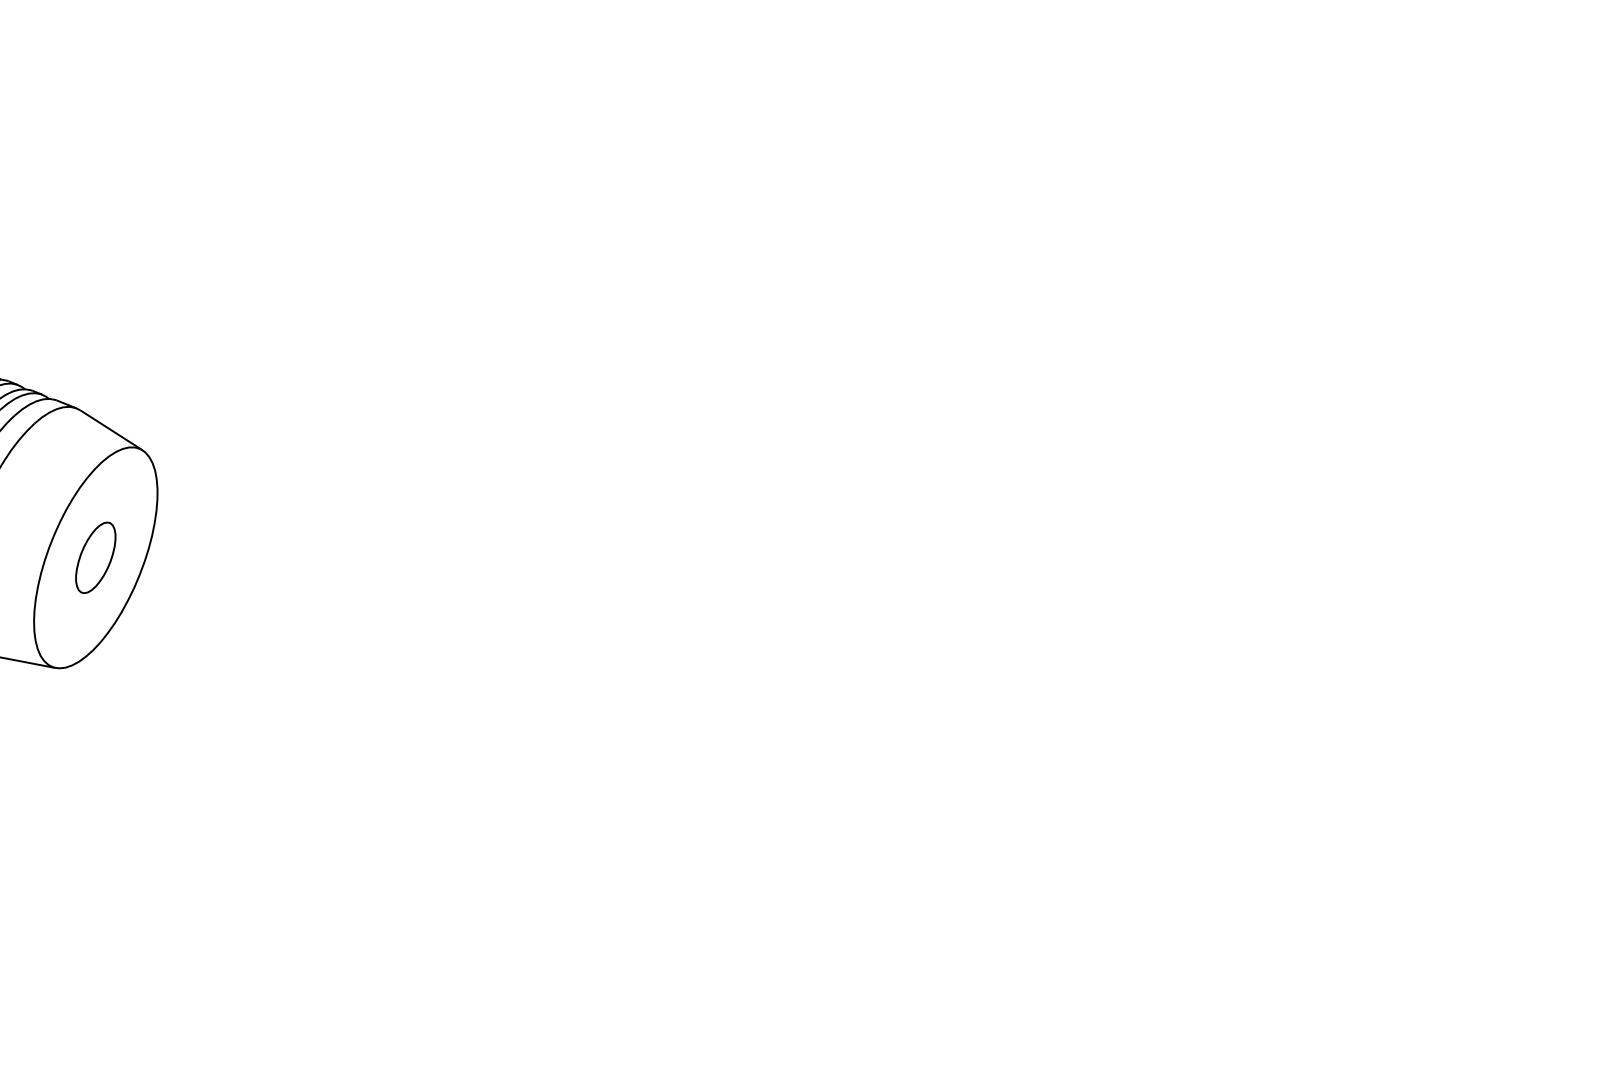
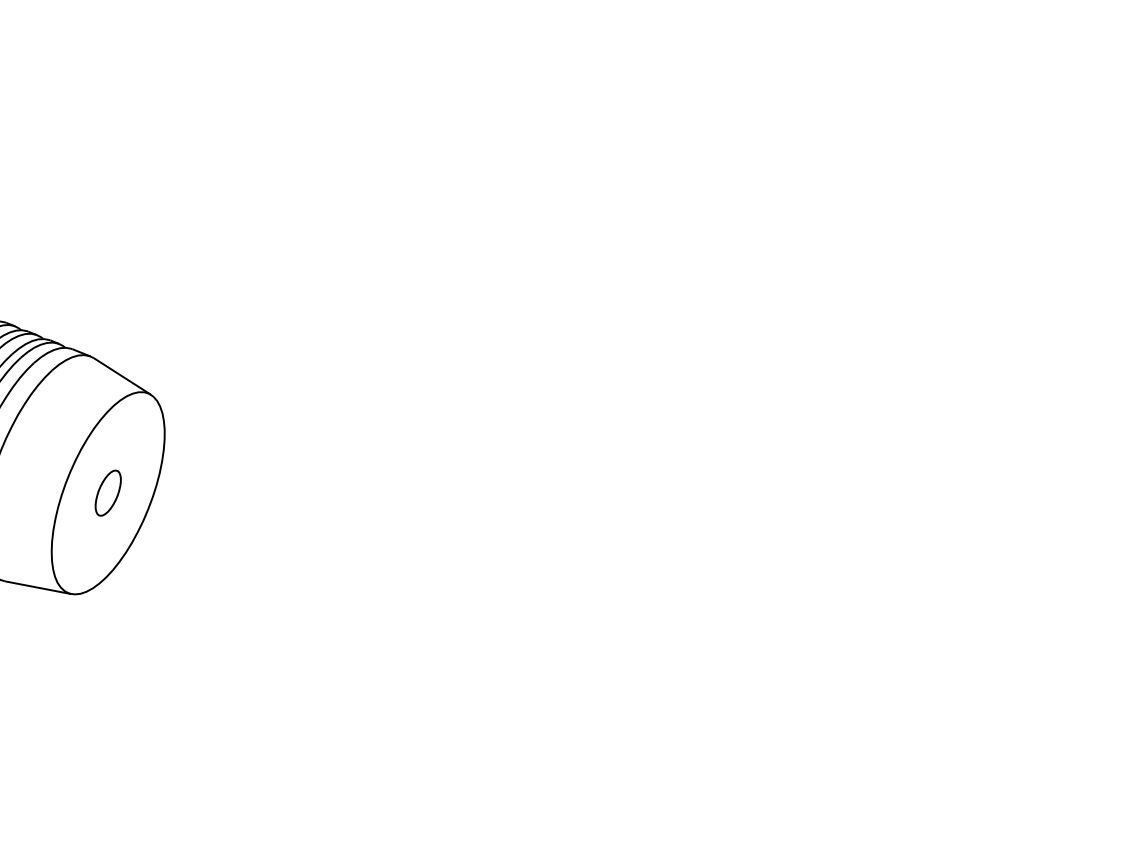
part: (95, 557) -> (107, 492), size x0.7

